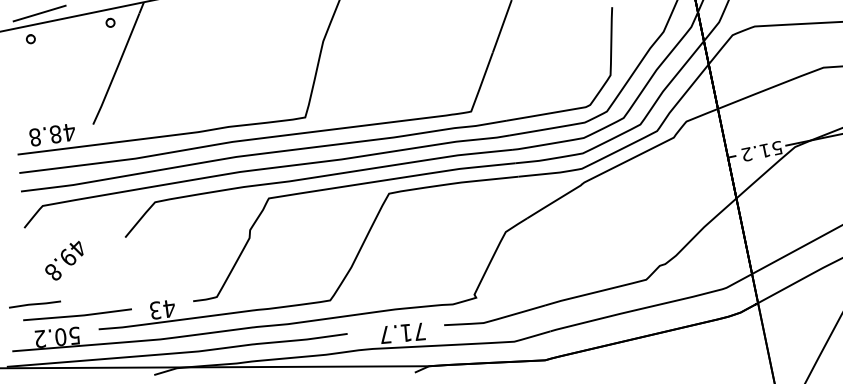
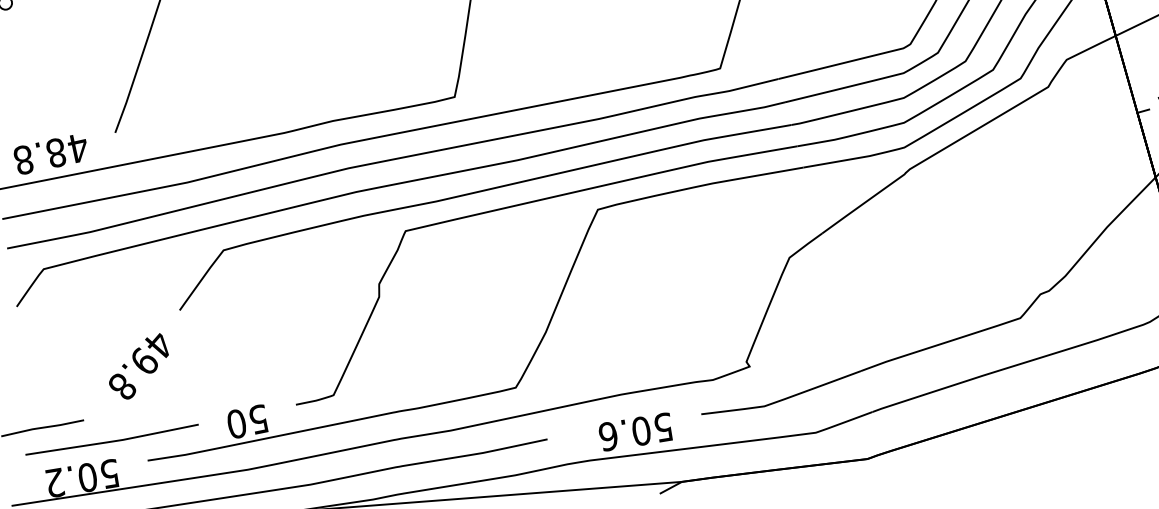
text: (64, 260) -> (138, 366), moved
text: (162, 309) -> (247, 421), 43 -> 50
text: (402, 333) -> (635, 432), 71.7 -> 50.6

